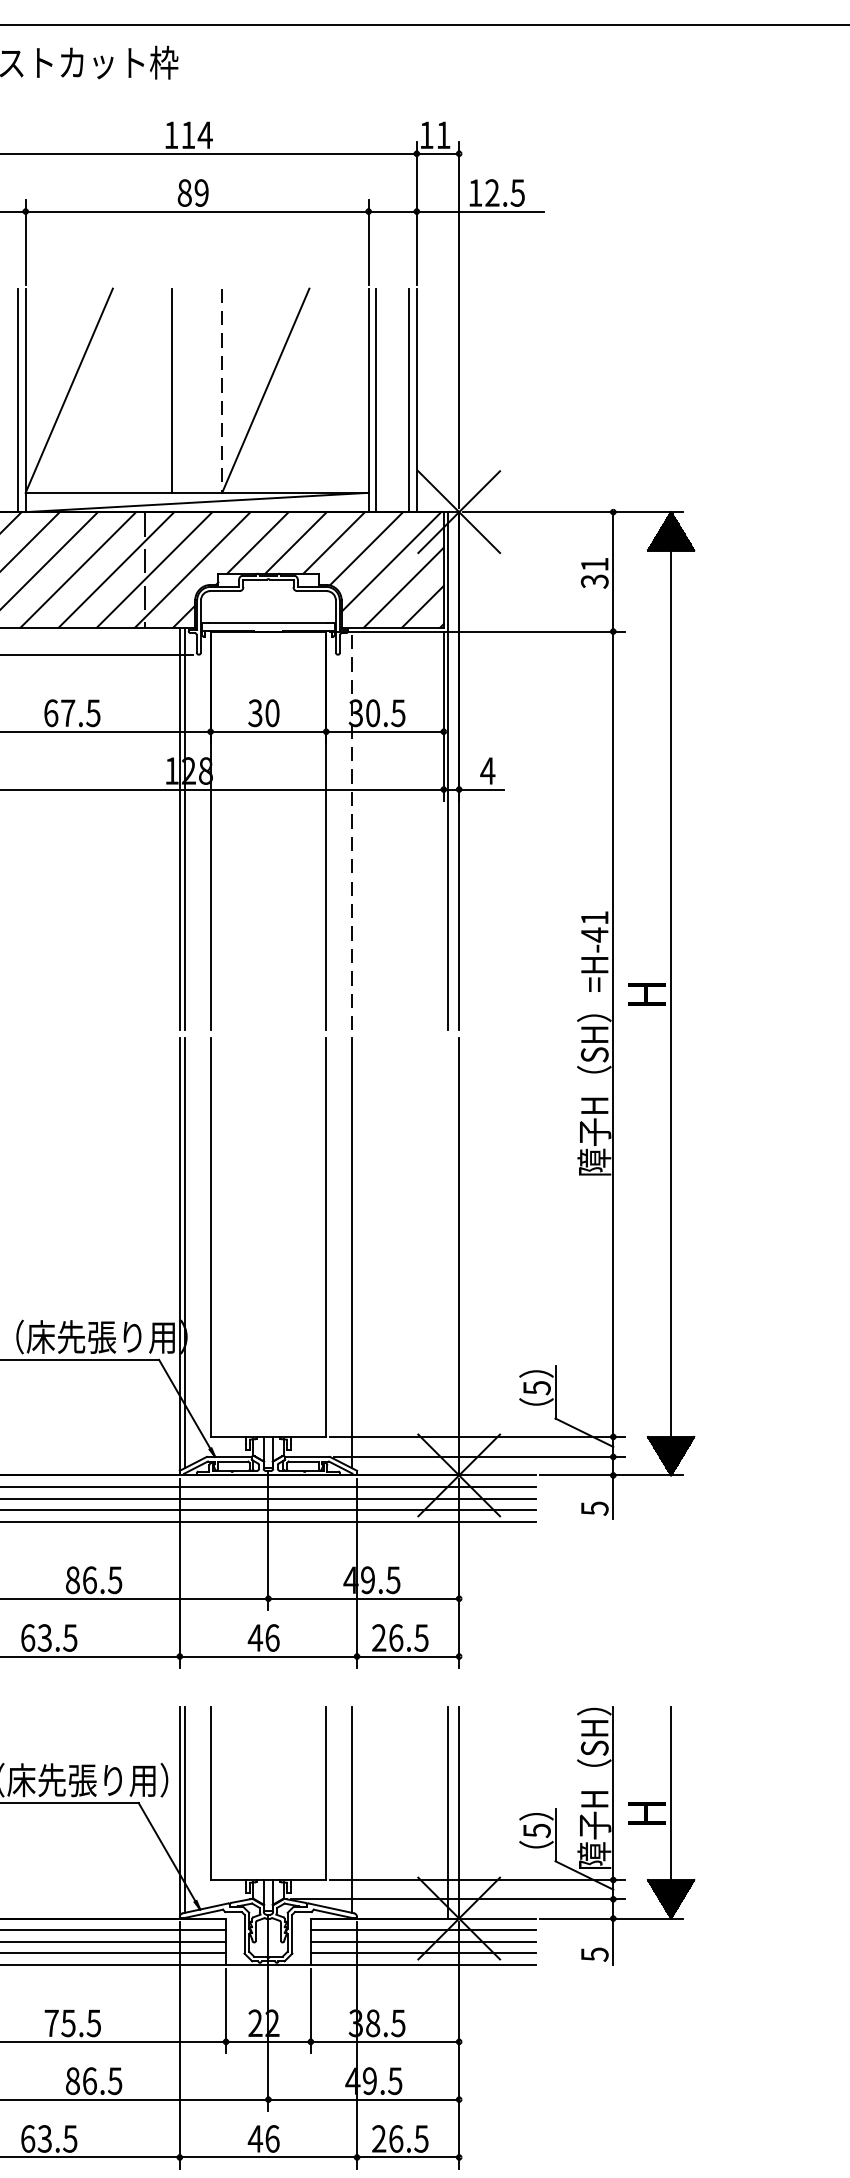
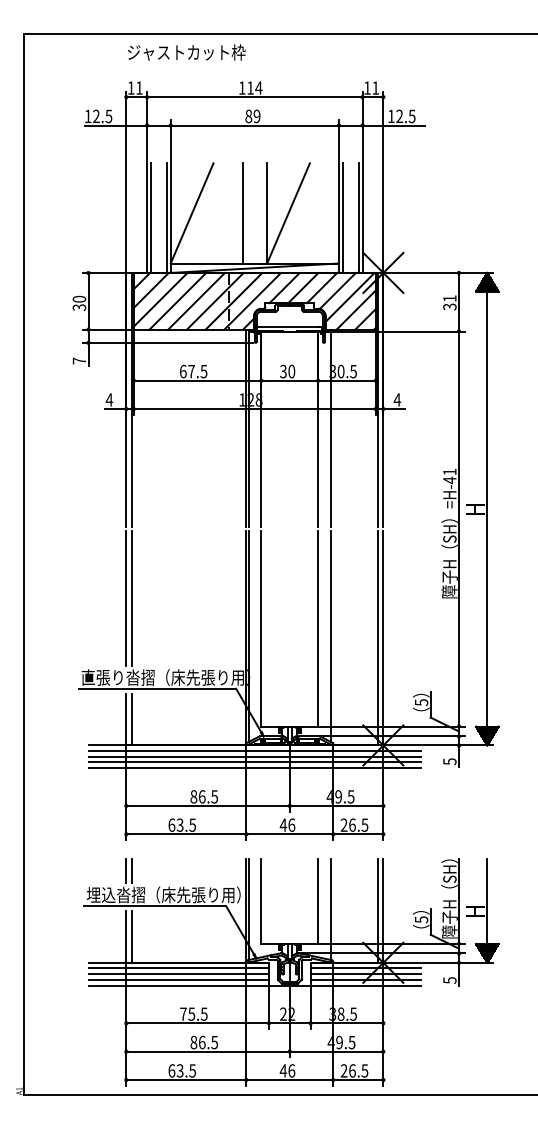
line: (222, 390) -> (267, 213), dashed -> solid
line: (351, 829) -> (330, 428), dashed -> solid
line: (447, 1255) -> (377, 637), added

